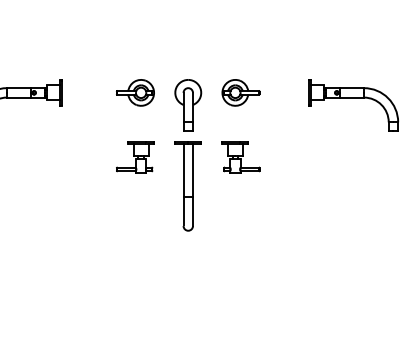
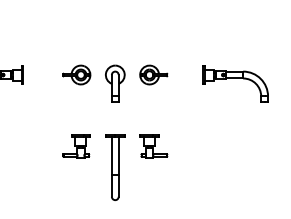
part: (188, 186) -> (115, 167), moved

